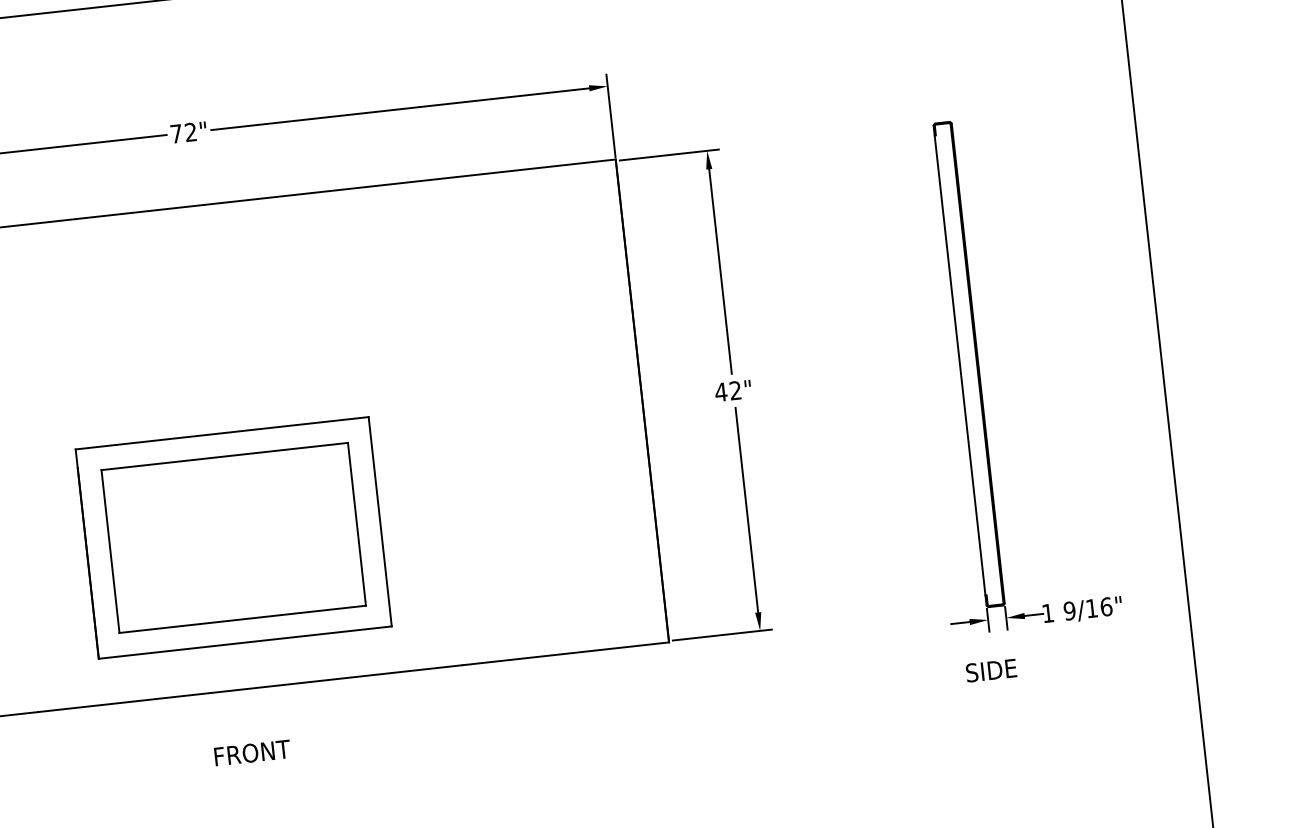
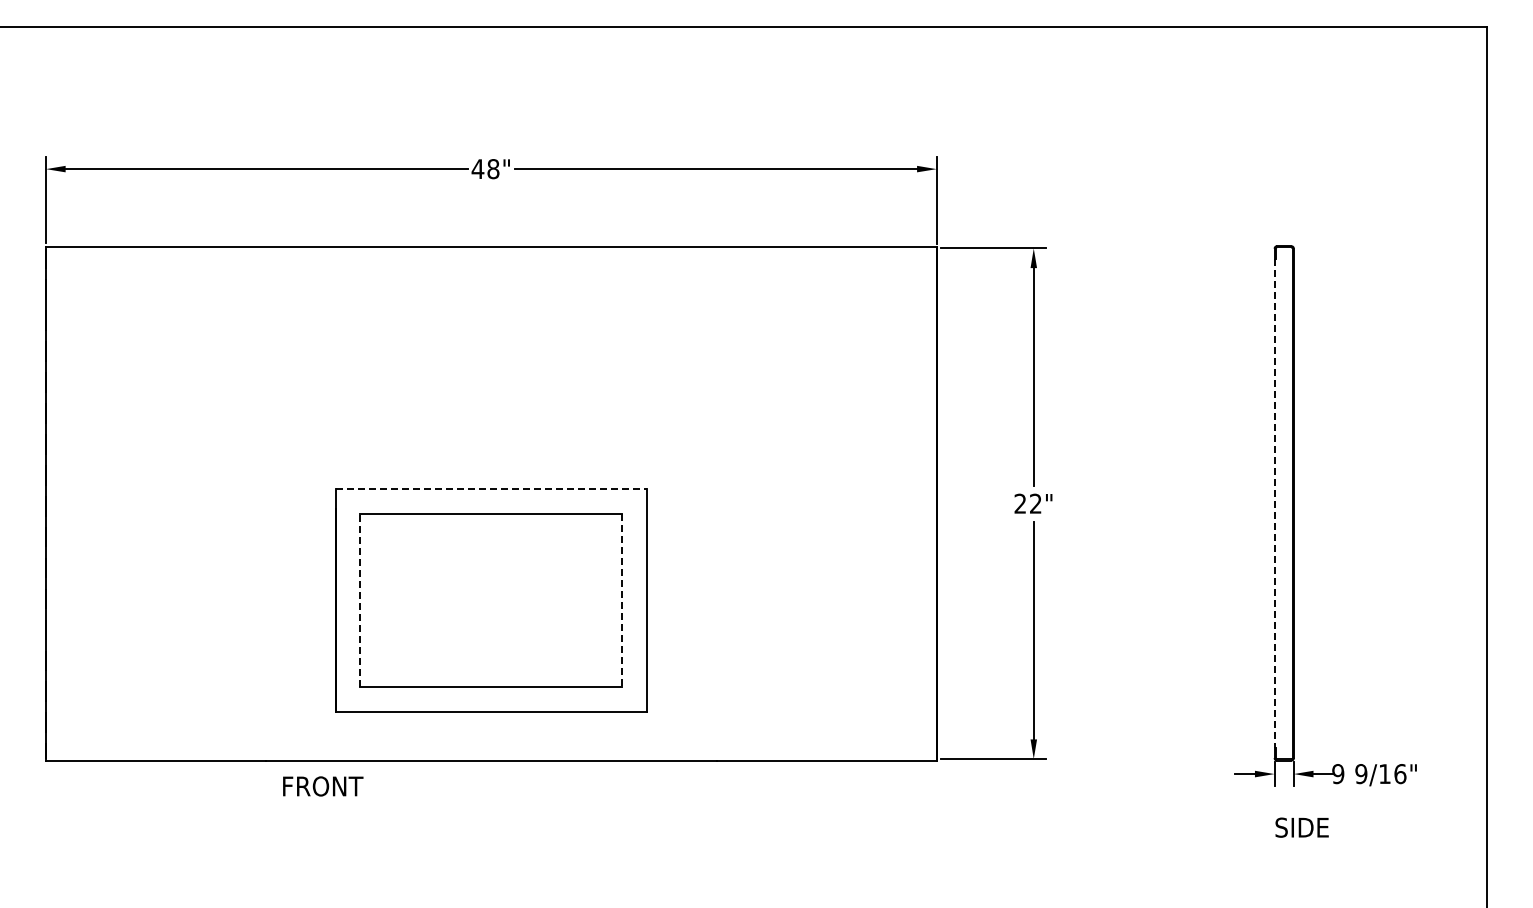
text: (183, 133) -> (485, 169), 72" -> 48"
line: (960, 365) -> (1274, 503), solid -> dashed
text: (721, 391) -> (1020, 503), 42" -> 22"
line: (222, 432) -> (491, 488), solid -> dashed
line: (357, 524) -> (622, 600), solid -> dashed
line: (110, 551) -> (360, 600), solid -> dashed
text: (1048, 613) -> (1338, 774), 1 -> 9
text: (990, 670) -> (1301, 827), moved
text: (252, 752) -> (323, 786), moved

